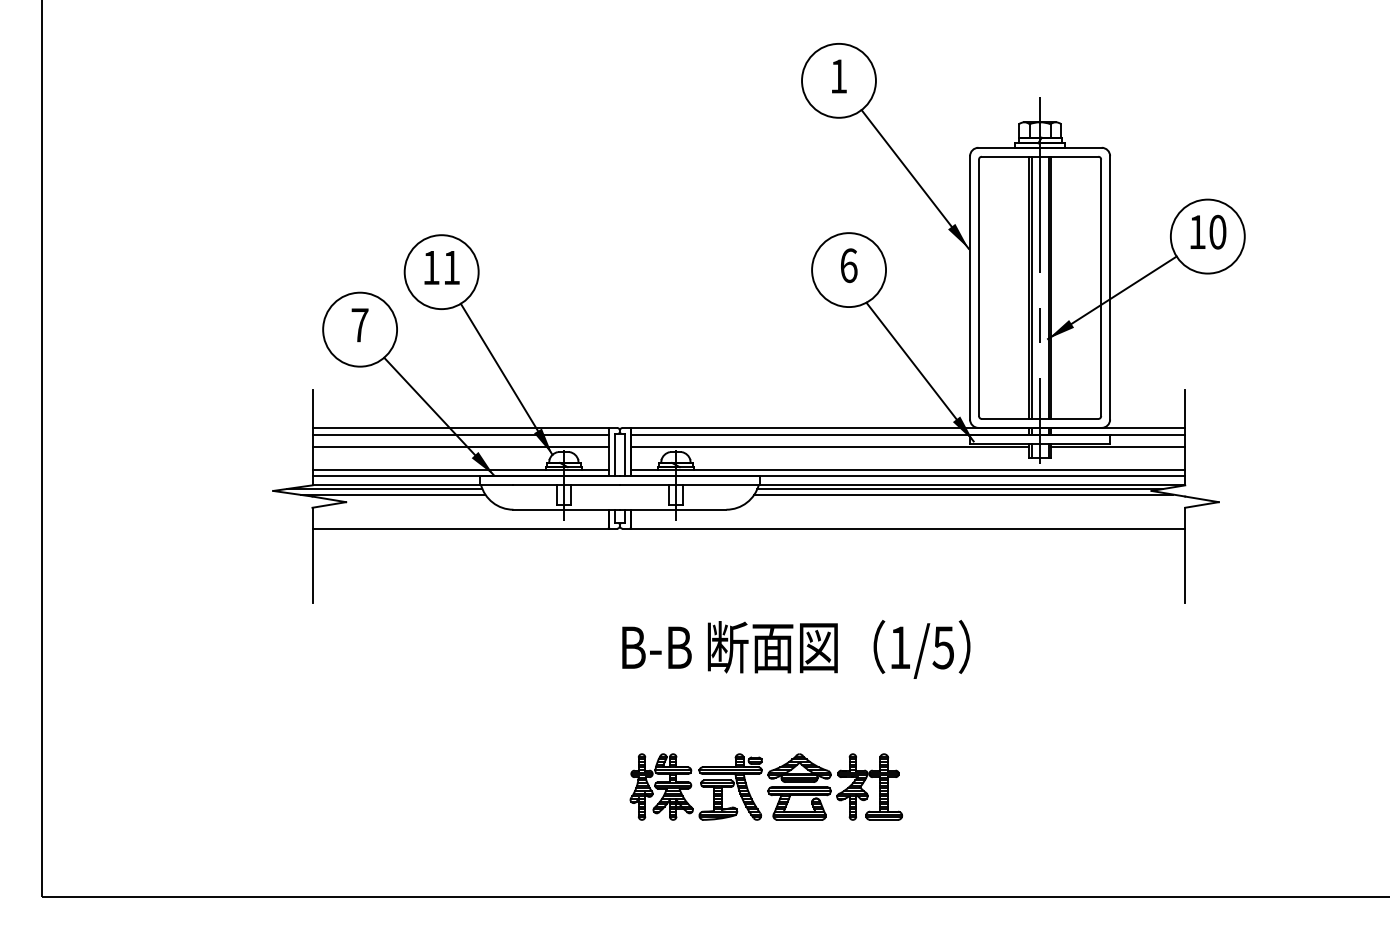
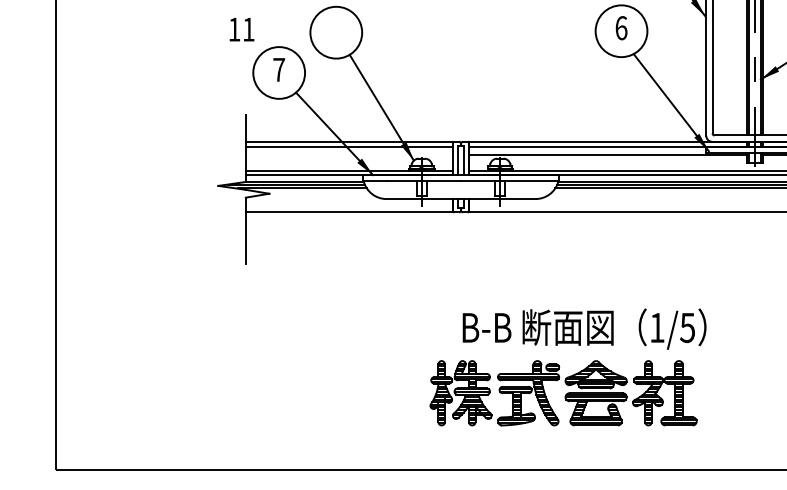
text: (441, 267) -> (241, 29), moved
line: (460, 446) -> (349, 154), removed
text: (796, 649) -> (584, 329), moved
part: (766, 786) -> (563, 392), size x1.4

